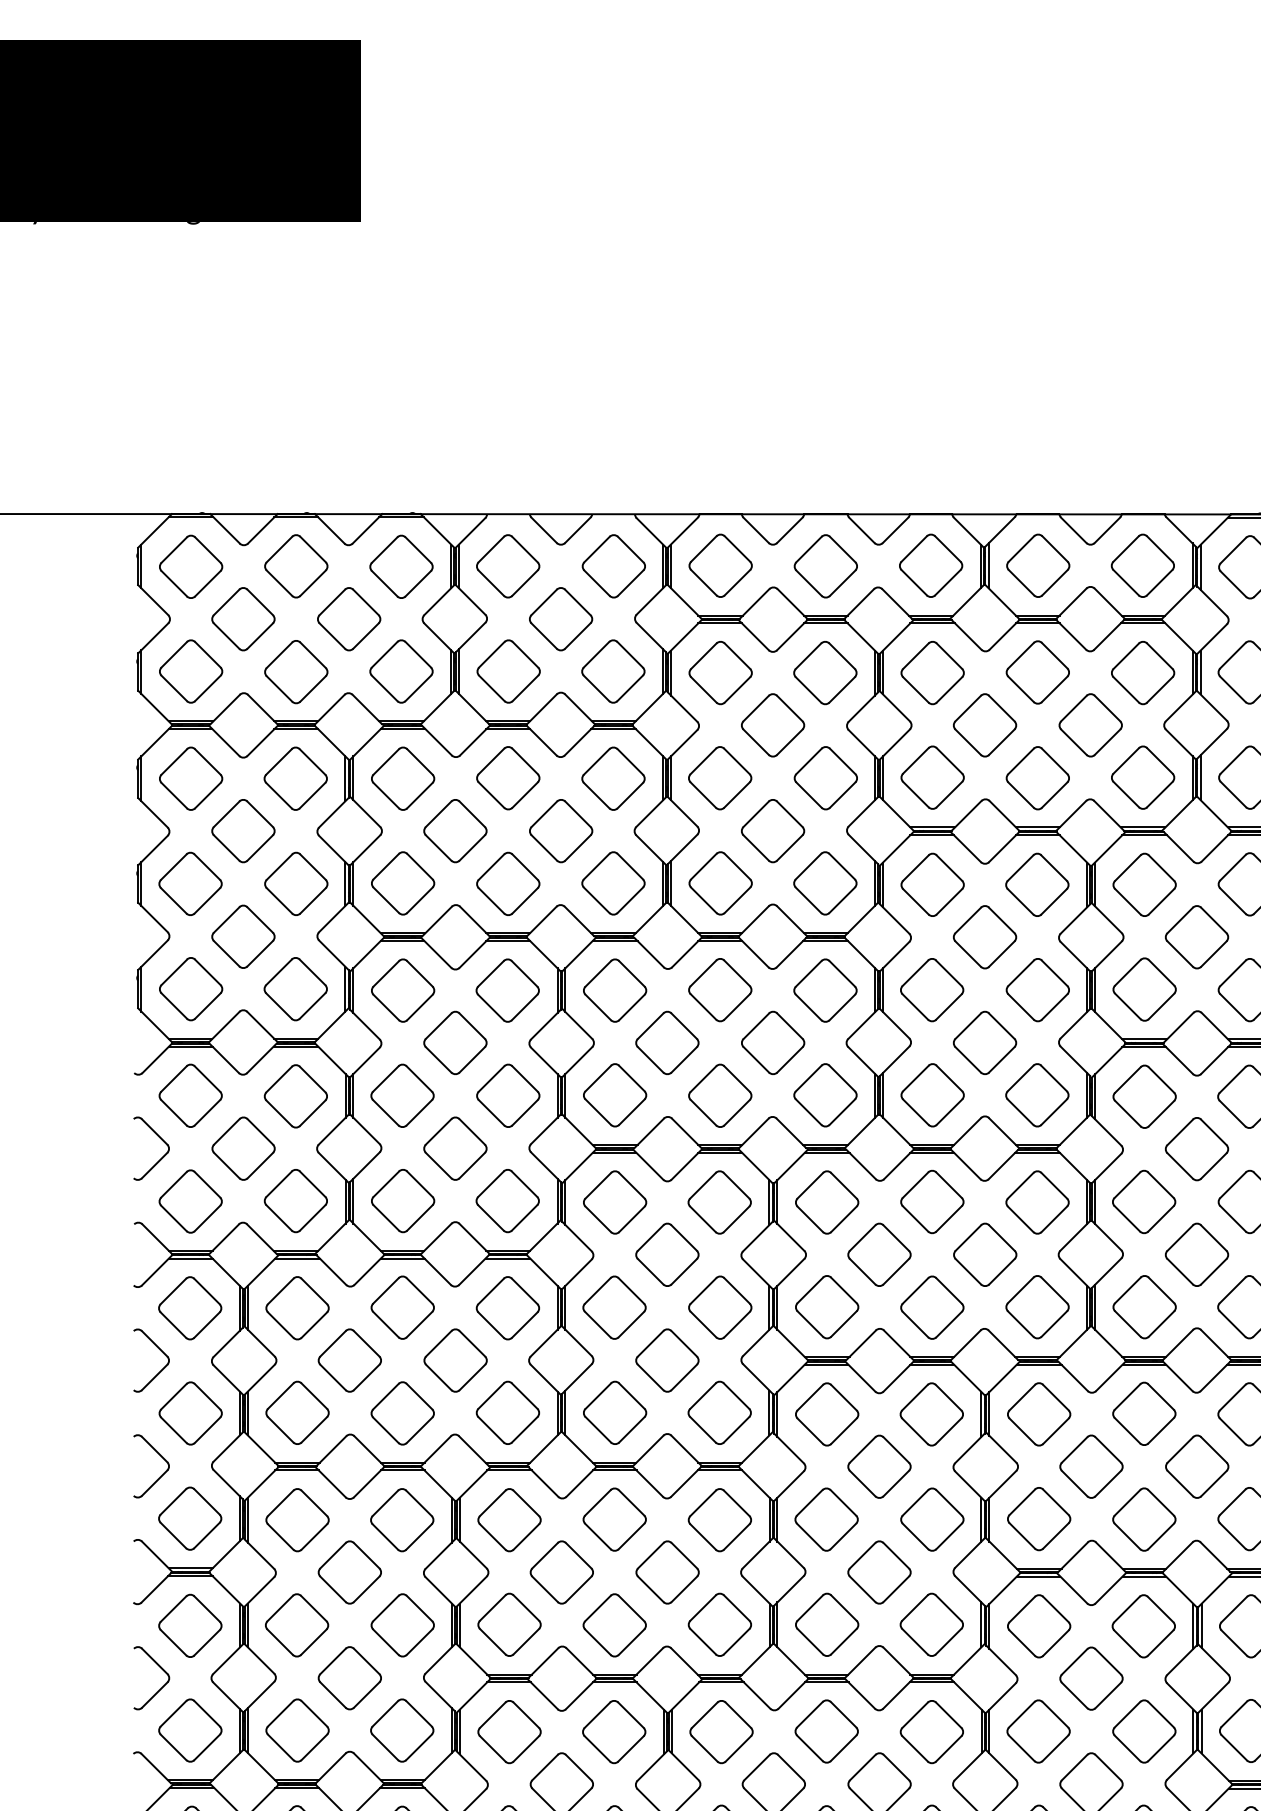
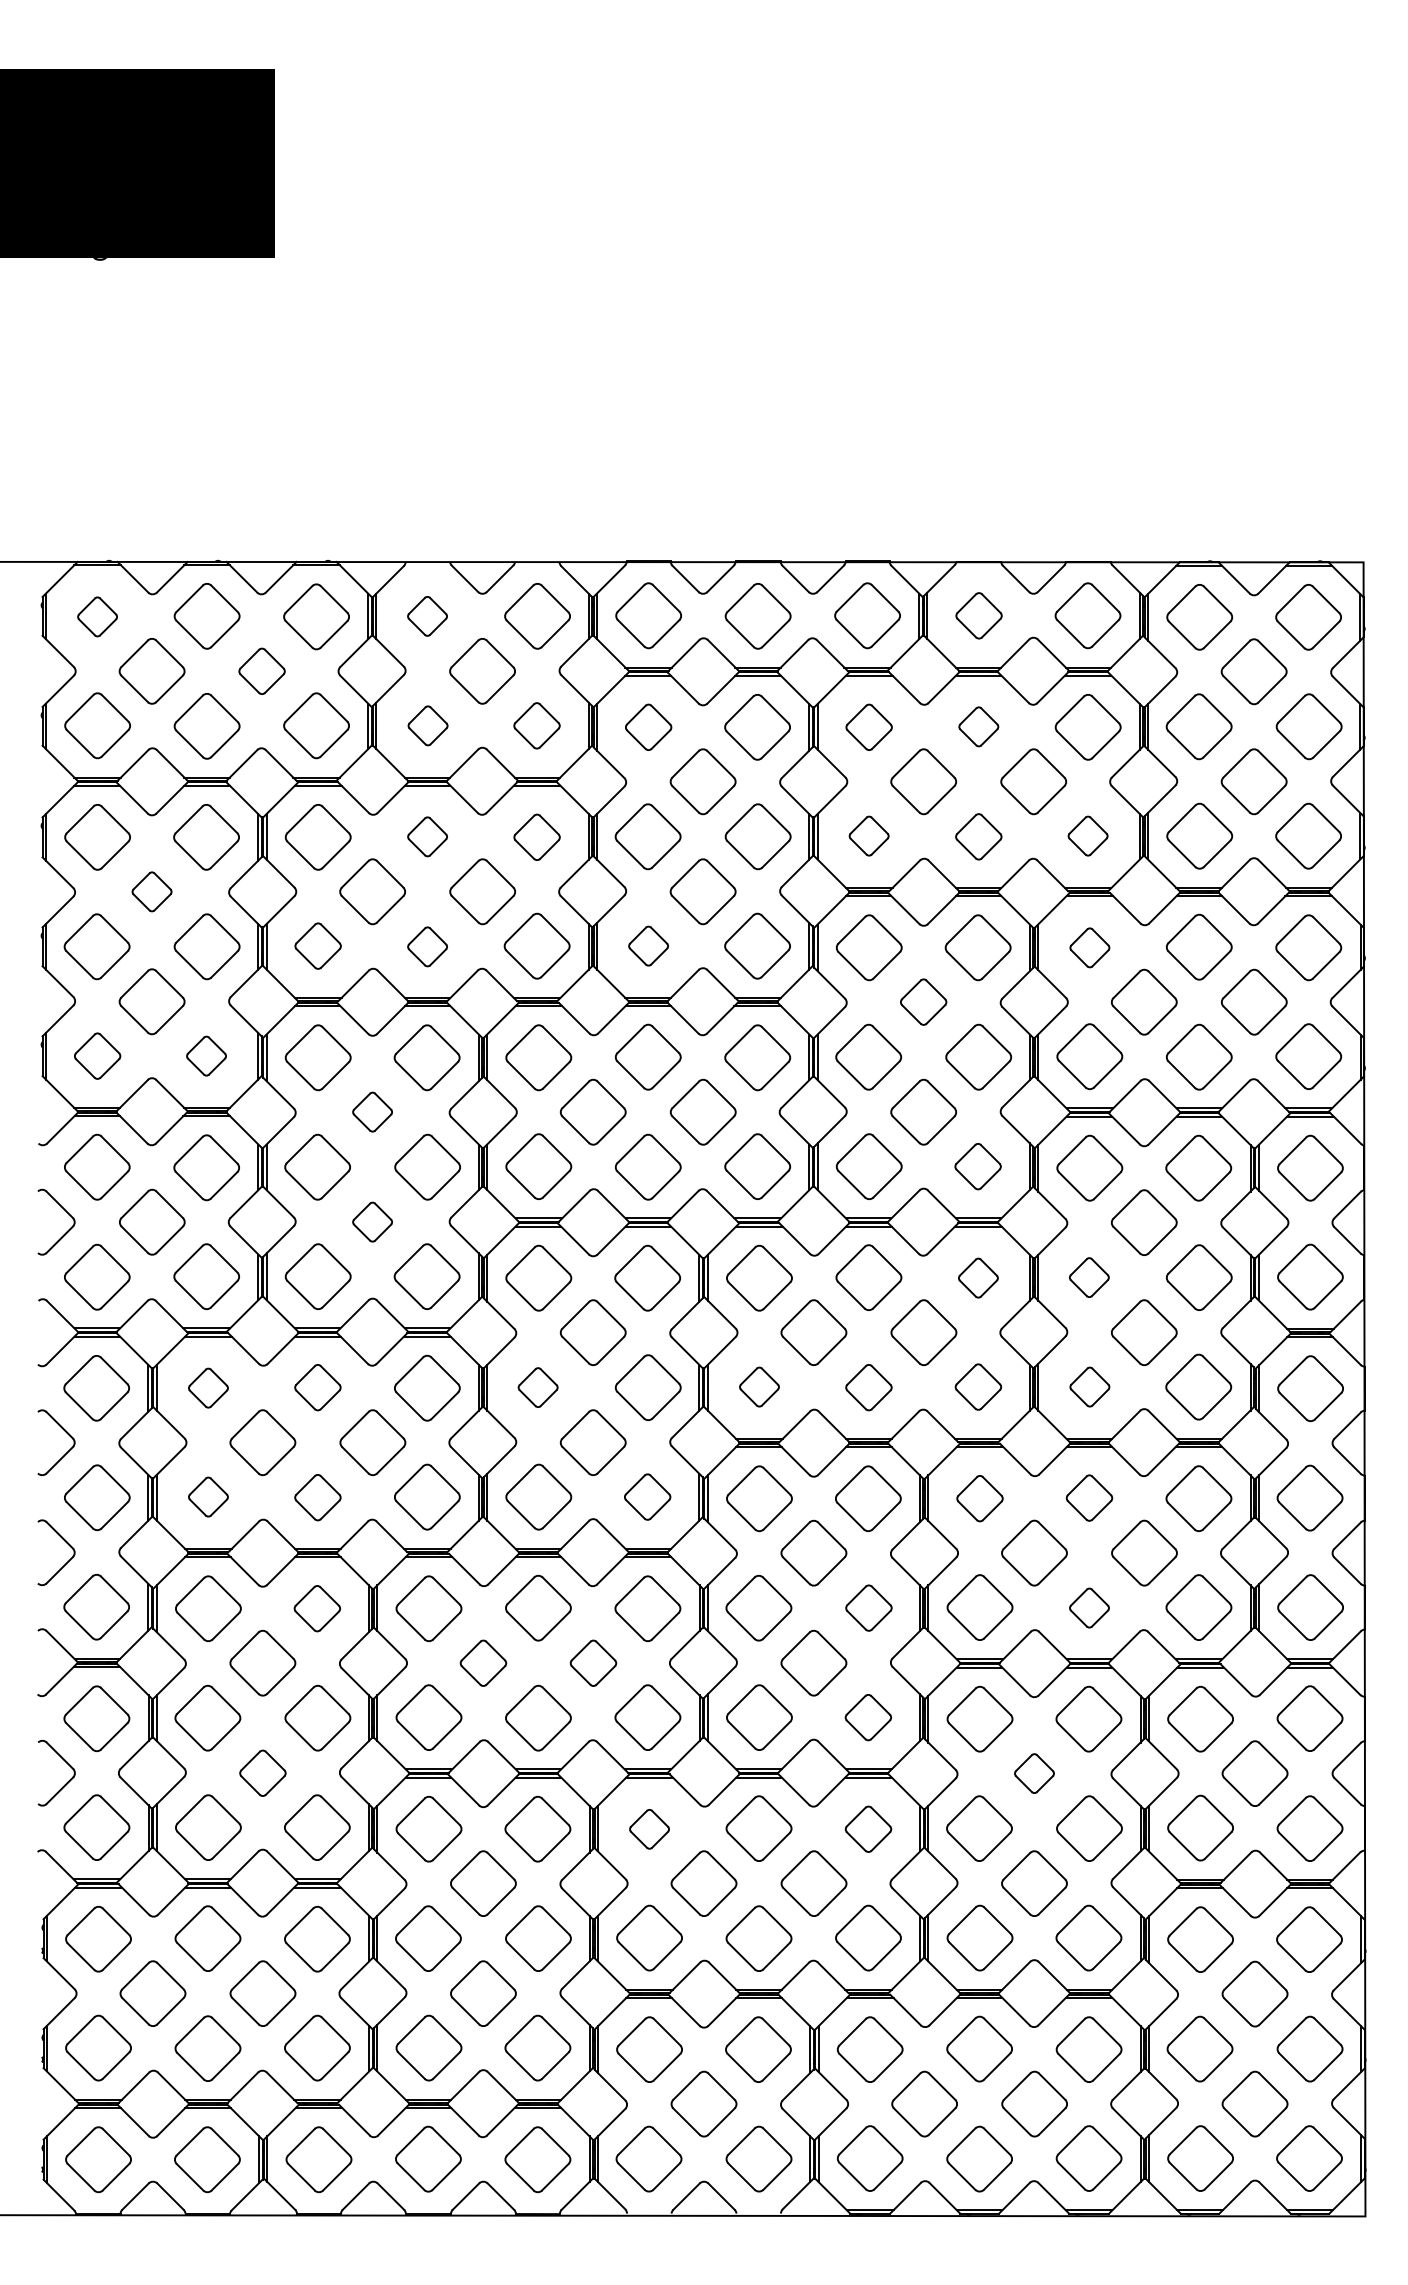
part: (1037, 565) -> (978, 615), size x0.7
part: (190, 566) -> (97, 616), size x0.6
part: (508, 566) -> (427, 616), size x0.6
part: (348, 619) -> (261, 671), size x0.7
part: (508, 671) -> (427, 725), size x0.6
part: (612, 671) -> (536, 725), size x0.7
part: (1037, 672) -> (978, 726), size x0.6
part: (720, 673) -> (648, 727), size x0.7
part: (931, 673) -> (868, 727), size x0.7
part: (508, 777) -> (427, 836), size x0.6
part: (931, 777) -> (868, 835), size x0.6
part: (1037, 777) -> (978, 836), size x0.7
part: (1142, 777) -> (1087, 835), size x0.6
part: (612, 778) -> (536, 837), size x0.7
part: (242, 830) -> (151, 891), size x0.6
part: (402, 882) -> (317, 945), size x0.7
part: (720, 882) -> (648, 945), size x0.6
part: (508, 883) -> (427, 946), size x0.6
part: (1144, 884) -> (1089, 947), size x0.6
part: (984, 936) -> (923, 1001), size x0.7
part: (190, 988) -> (97, 1055), size x0.7
part: (295, 988) -> (206, 1055), size x0.6
part: (455, 1042) -> (372, 1111), size x0.6
part: (1036, 1095) -> (977, 1166), size x0.7
part: (455, 1147) -> (372, 1221), size x0.6
part: (1037, 1201) -> (978, 1277), size x0.6
part: (1144, 1201) -> (1089, 1277), size x0.6
part: (827, 1306) -> (759, 1386), size x0.6
part: (1037, 1306) -> (978, 1386), size x0.7
part: (1144, 1306) -> (1089, 1386), size x0.6
part: (297, 1307) -> (208, 1387), size x0.6
part: (402, 1307) -> (317, 1387), size x0.7
part: (613, 1307) -> (537, 1387), size x0.6
part: (931, 1307) -> (868, 1387), size x0.7
part: (297, 1412) -> (208, 1496), size x0.6
part: (719, 1412) -> (647, 1496), size x0.7
part: (402, 1413) -> (317, 1497), size x0.7
part: (1144, 1413) -> (1089, 1497), size x0.7
part: (1038, 1414) -> (979, 1498), size x0.7
part: (931, 1518) -> (868, 1607), size x0.7
part: (1144, 1518) -> (1089, 1607), size x0.6
part: (402, 1519) -> (317, 1608), size x0.7
part: (561, 1572) -> (483, 1663), size x0.7
part: (667, 1572) -> (593, 1663), size x0.7
part: (931, 1624) -> (868, 1717), size x0.7
part: (349, 1678) -> (262, 1773), size x0.7
part: (1091, 1678) -> (1034, 1773), size x0.6
part: (721, 1732) -> (649, 1829), size x0.6
part: (931, 1732) -> (868, 1829), size x0.7

